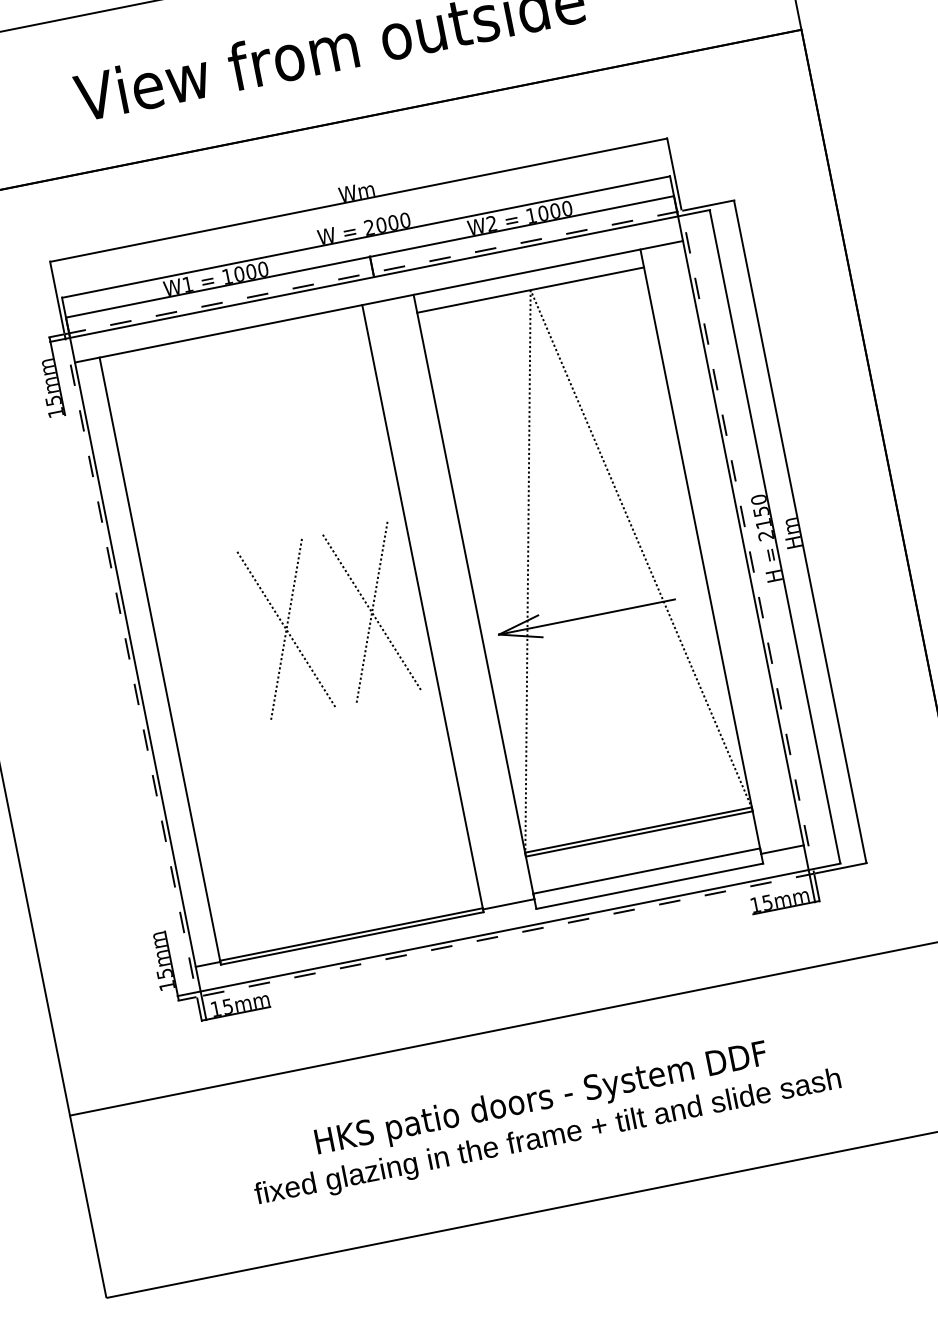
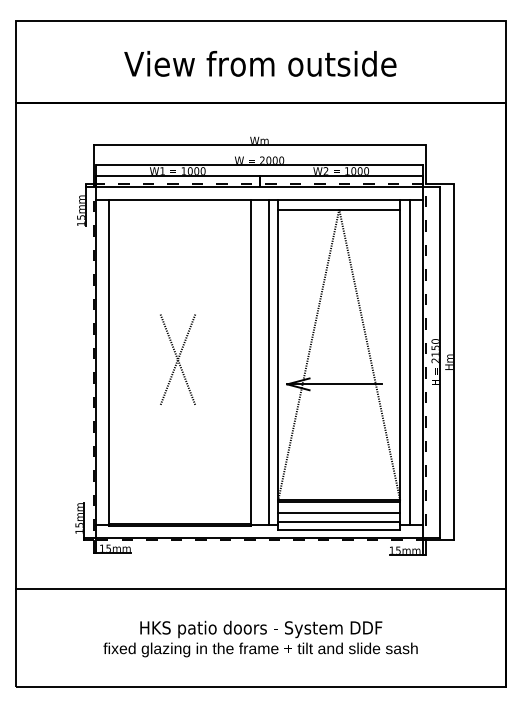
line: (717, 546) -> (409, 361), added
line: (455, 599) -> (268, 361), added
part: (371, 612) -> (223, 359), removed
line: (644, 855) -> (339, 513), added

